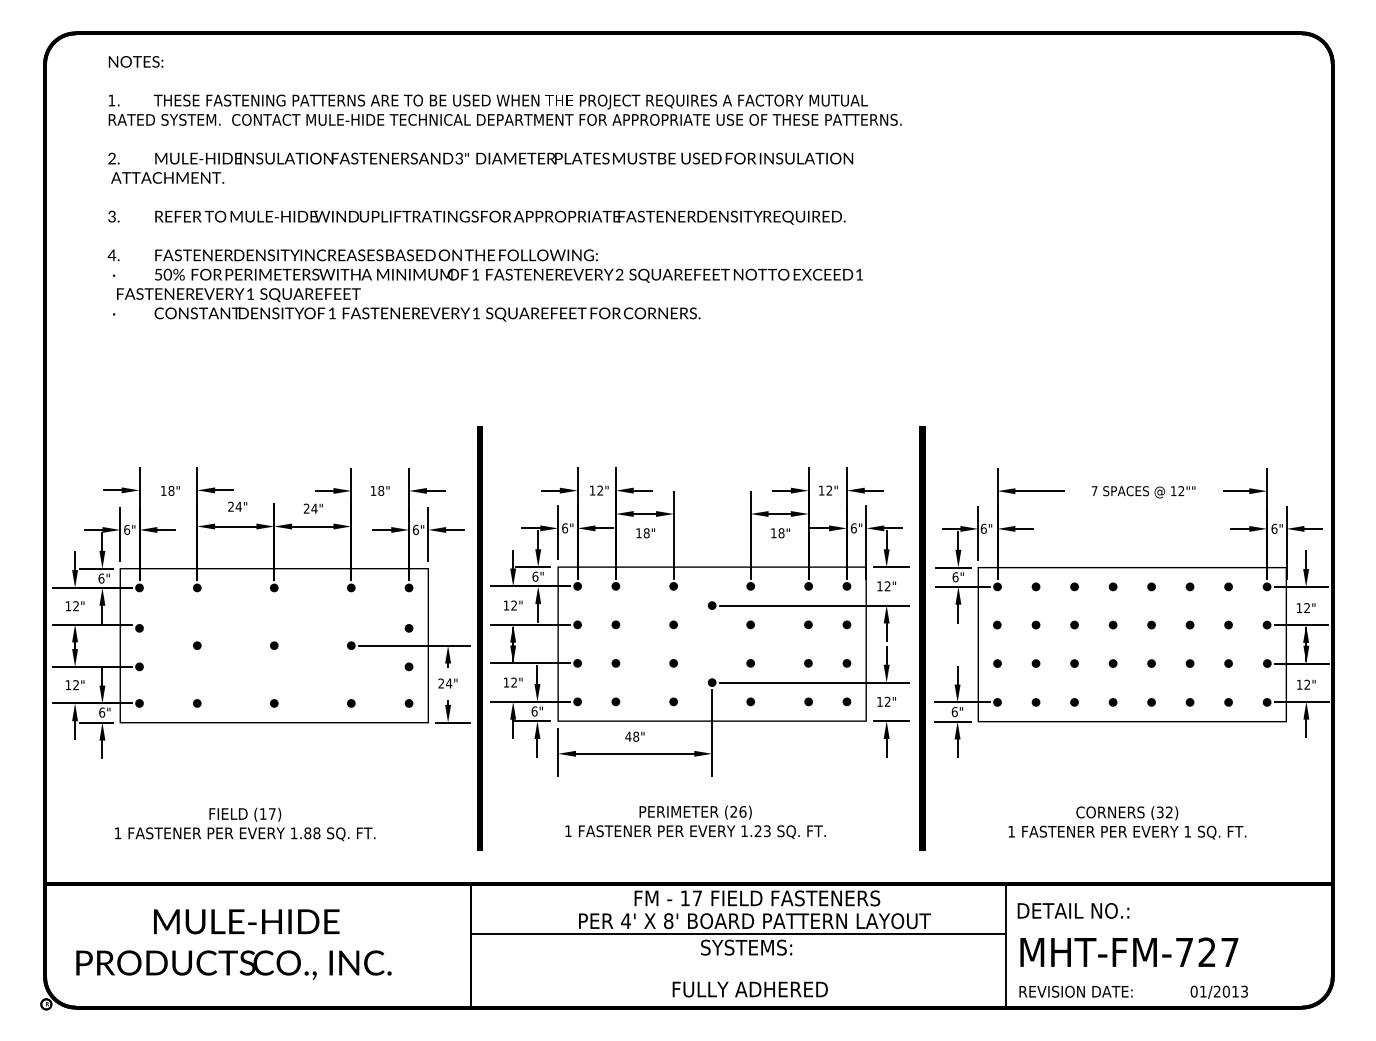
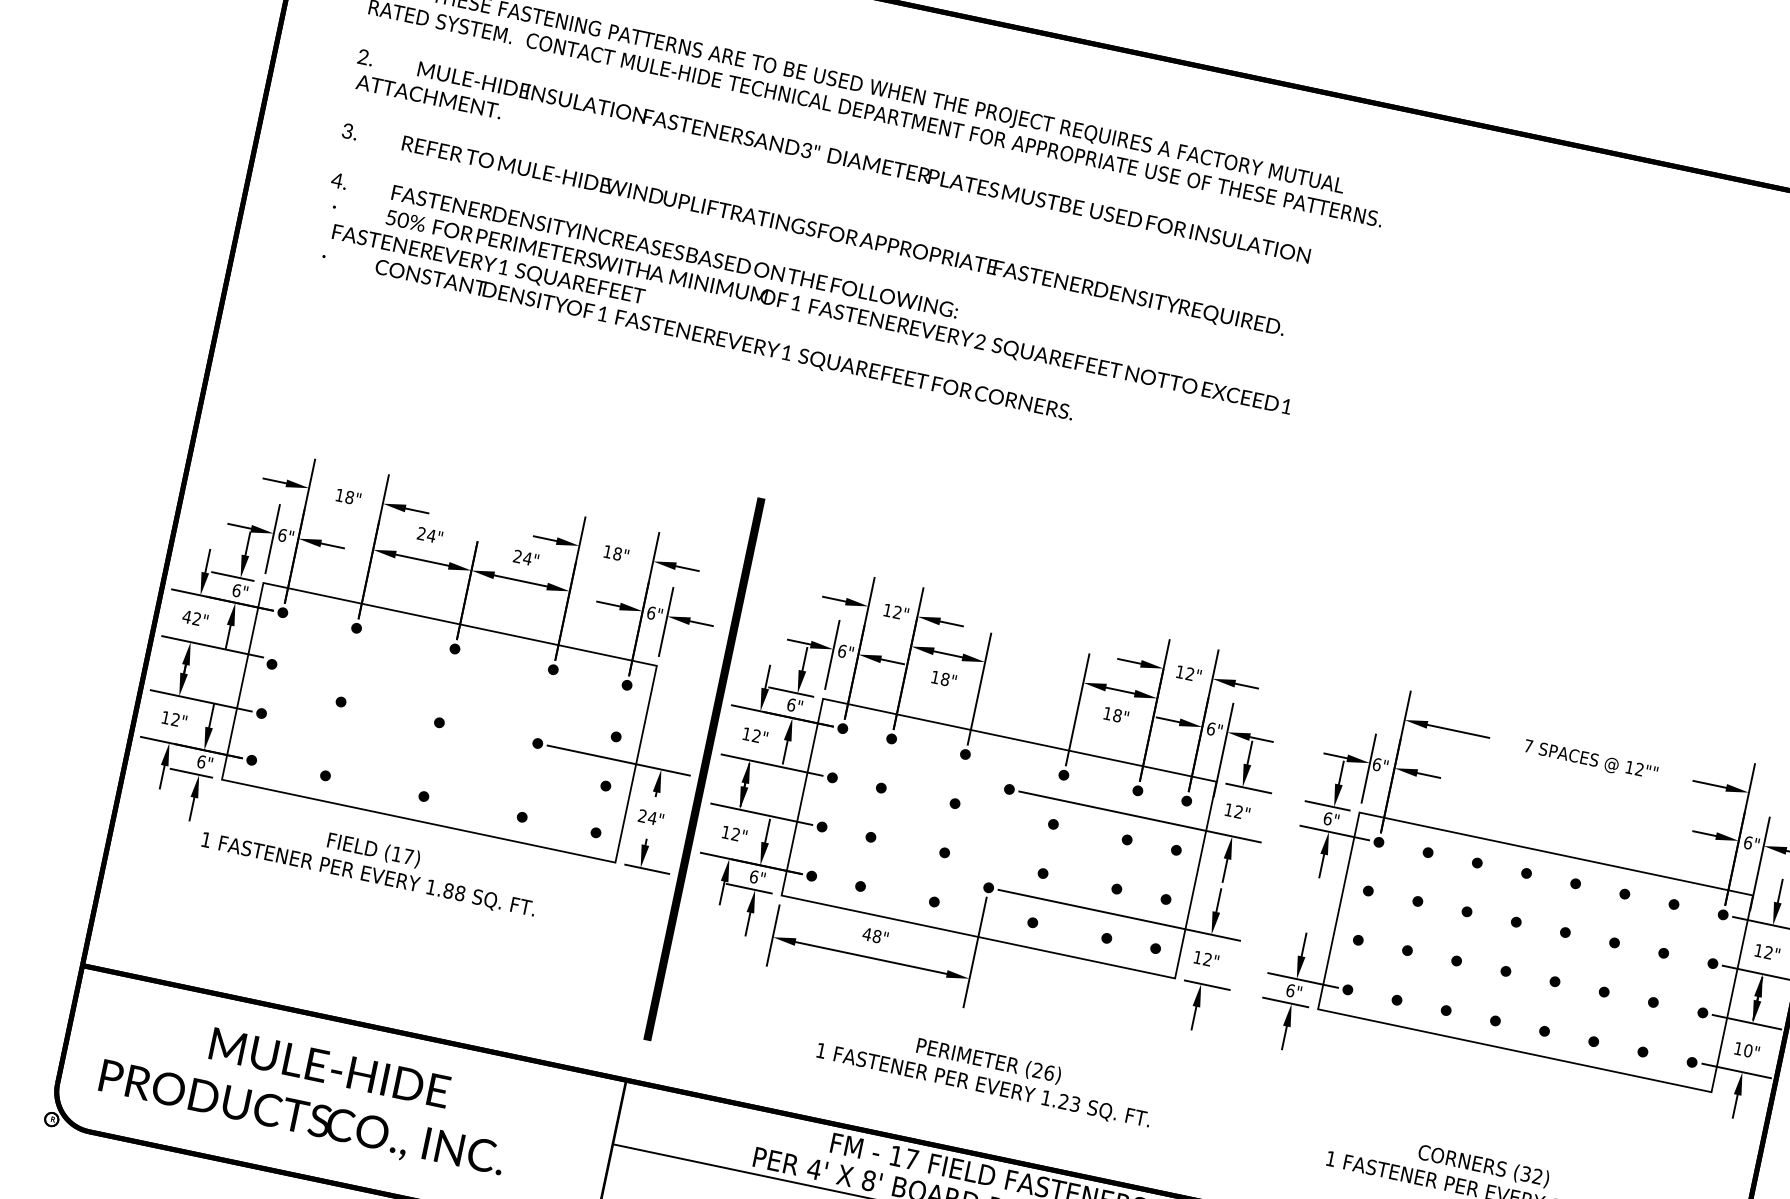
text: (68, 606) -> (187, 617), 12" -> 42"
line: (922, 638) -> (1269, 888), removed
text: (1307, 684) -> (1748, 1050), 12" -> 10"
text: (695, 821) -> (986, 1072), moved
text: (245, 824) -> (371, 862), moved

